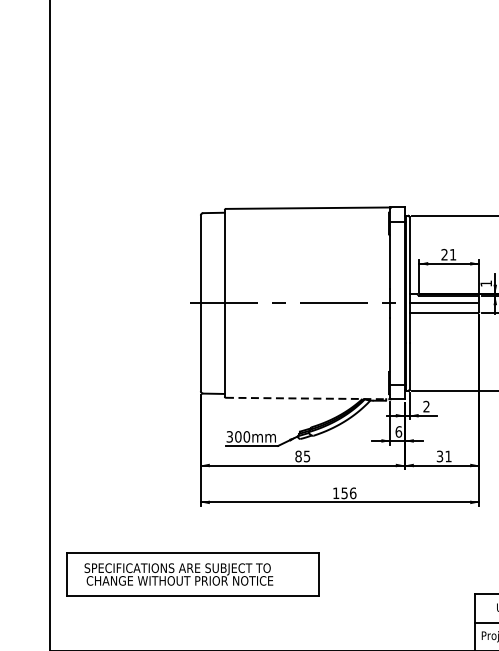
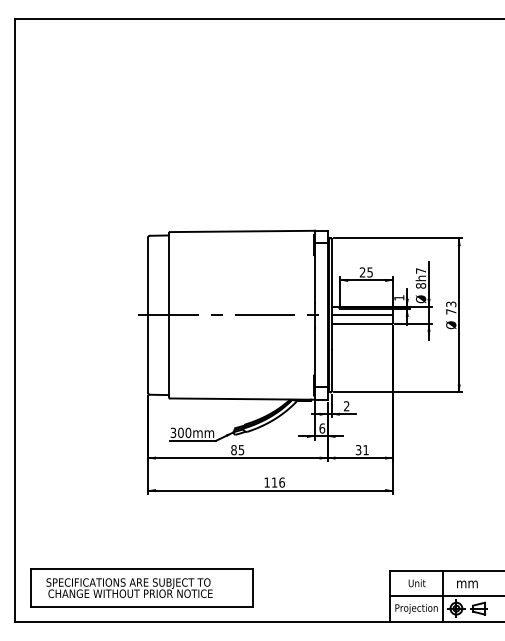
text: (452, 254) -> (369, 272), 21 -> 25
line: (308, 398) -> (242, 399), dashed -> solid
text: (344, 493) -> (274, 482), 156 -> 116
part: (192, 573) -> (141, 587), moved

